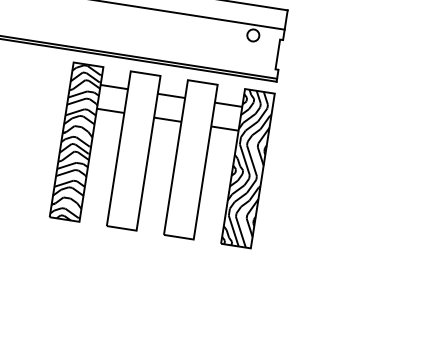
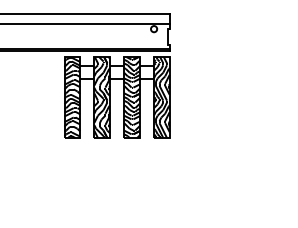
hatch: (132, 150) -> (101, 97), added
hatch: (189, 159) -> (131, 97), added

